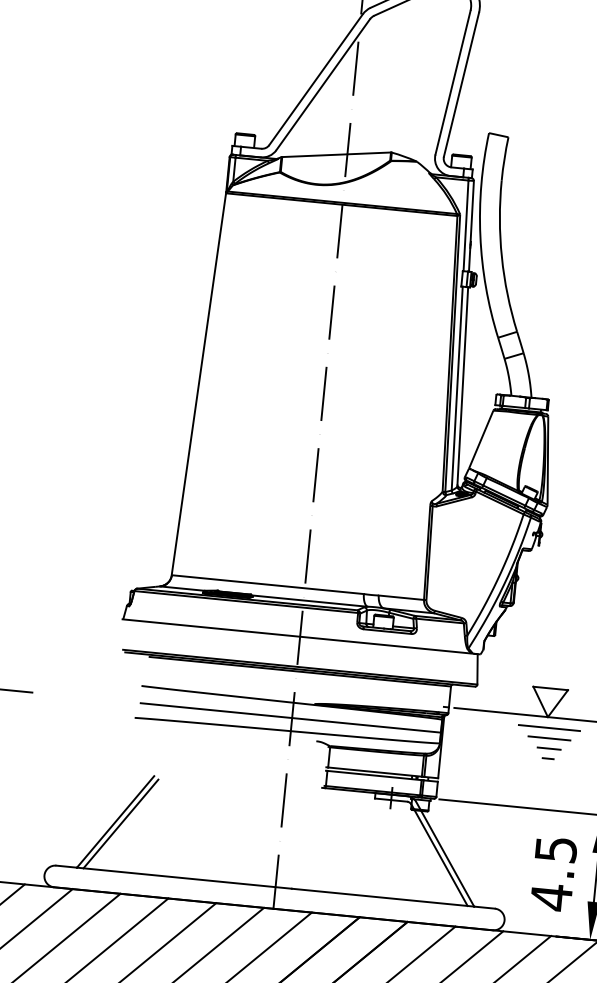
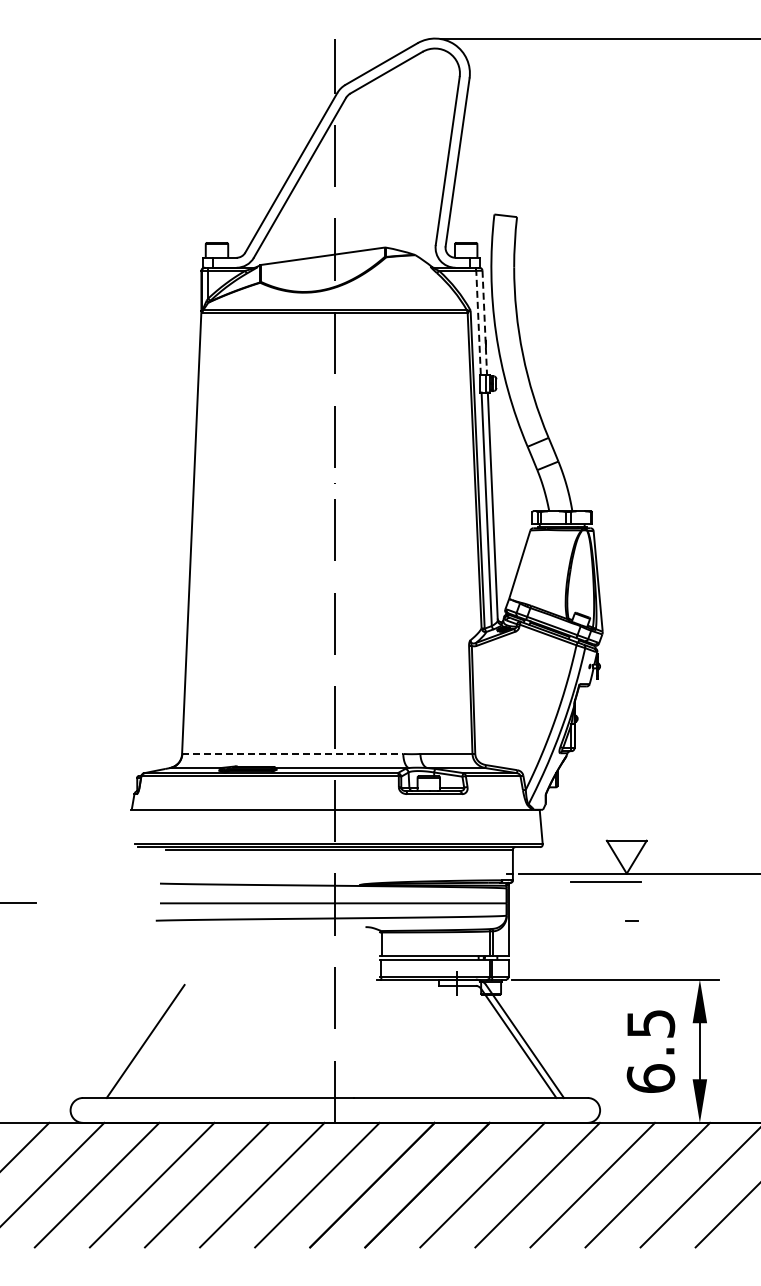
line: (466, 225) -> (478, 322), solid -> dashed
line: (471, 226) -> (484, 323), solid -> dashed
line: (268, 584) -> (293, 753), solid -> dashed
line: (549, 727) -> (605, 881), moved
line: (549, 738) -> (630, 897), removed
line: (548, 748) -> (631, 909), removed
line: (120, 823) -> (151, 1042), removed
text: (551, 897) -> (650, 1078), 4.5 -> 6.5

